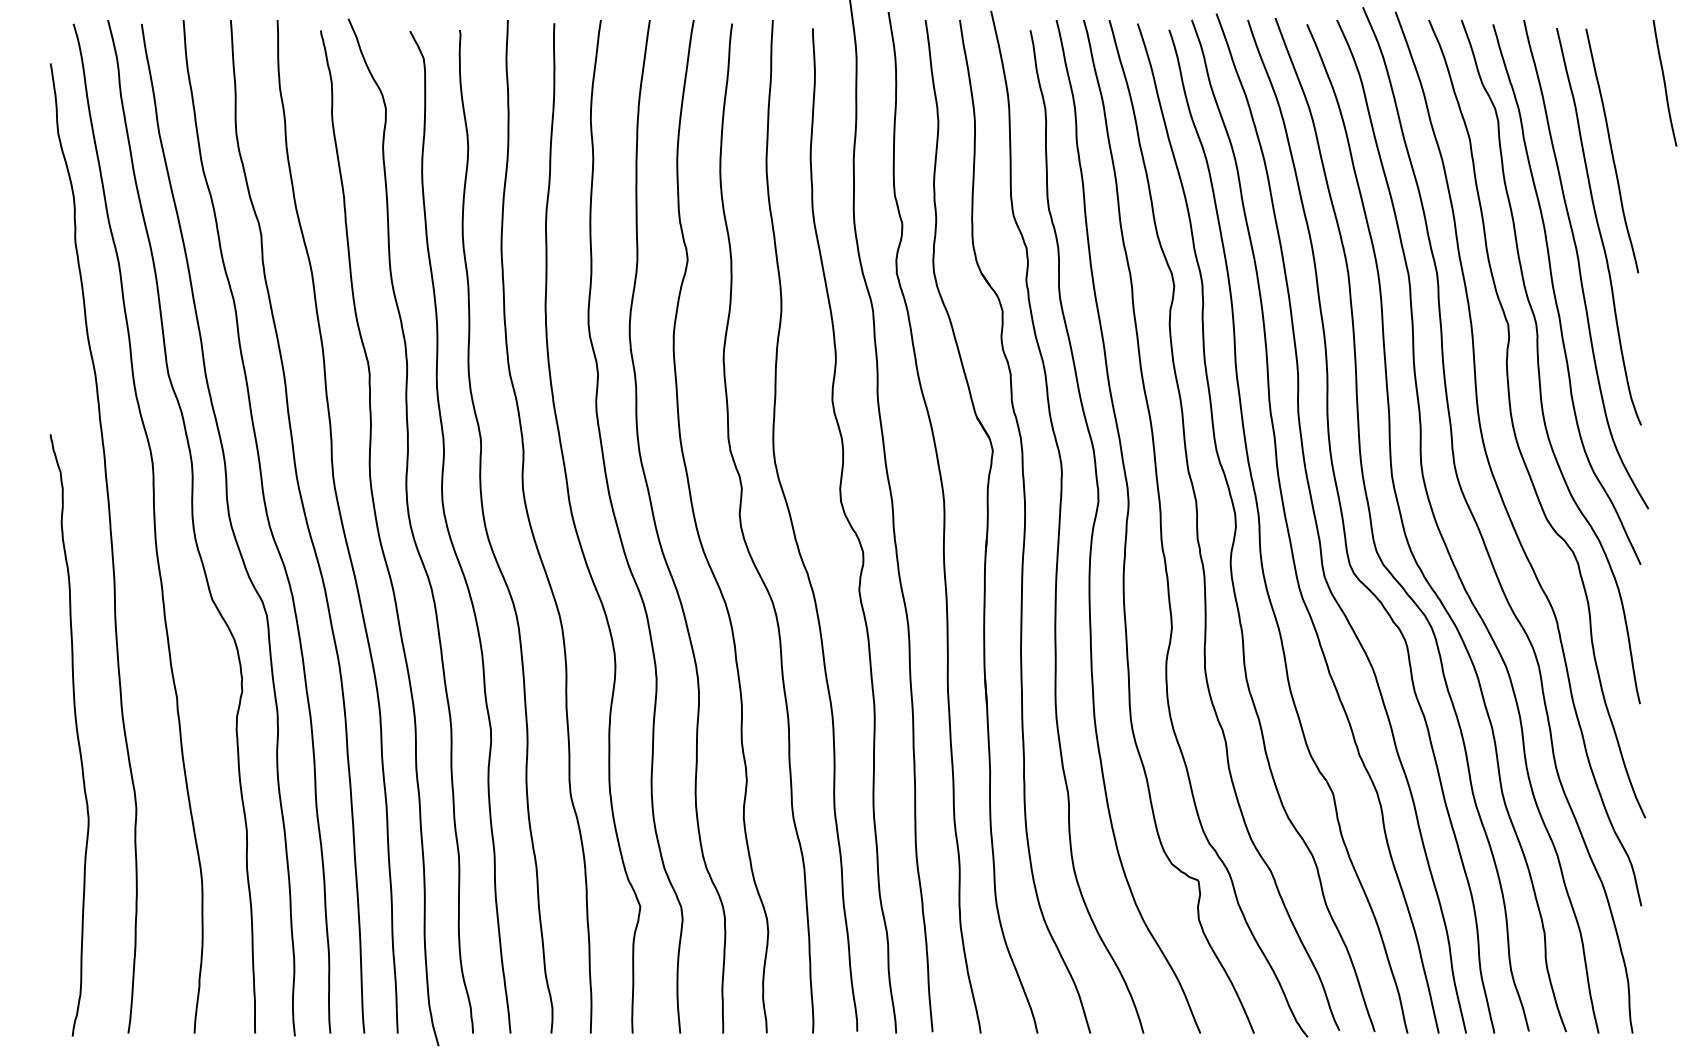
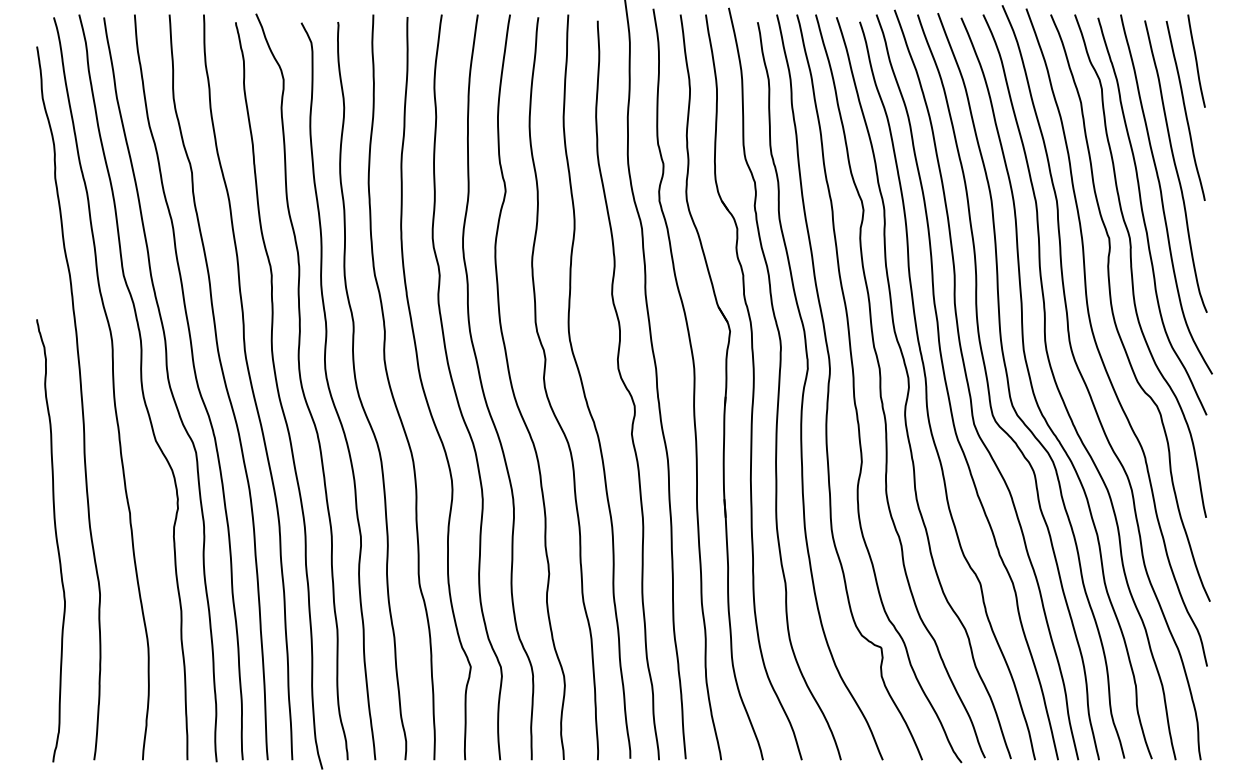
curve: (1664, 83) -> (1196, 61), moved

